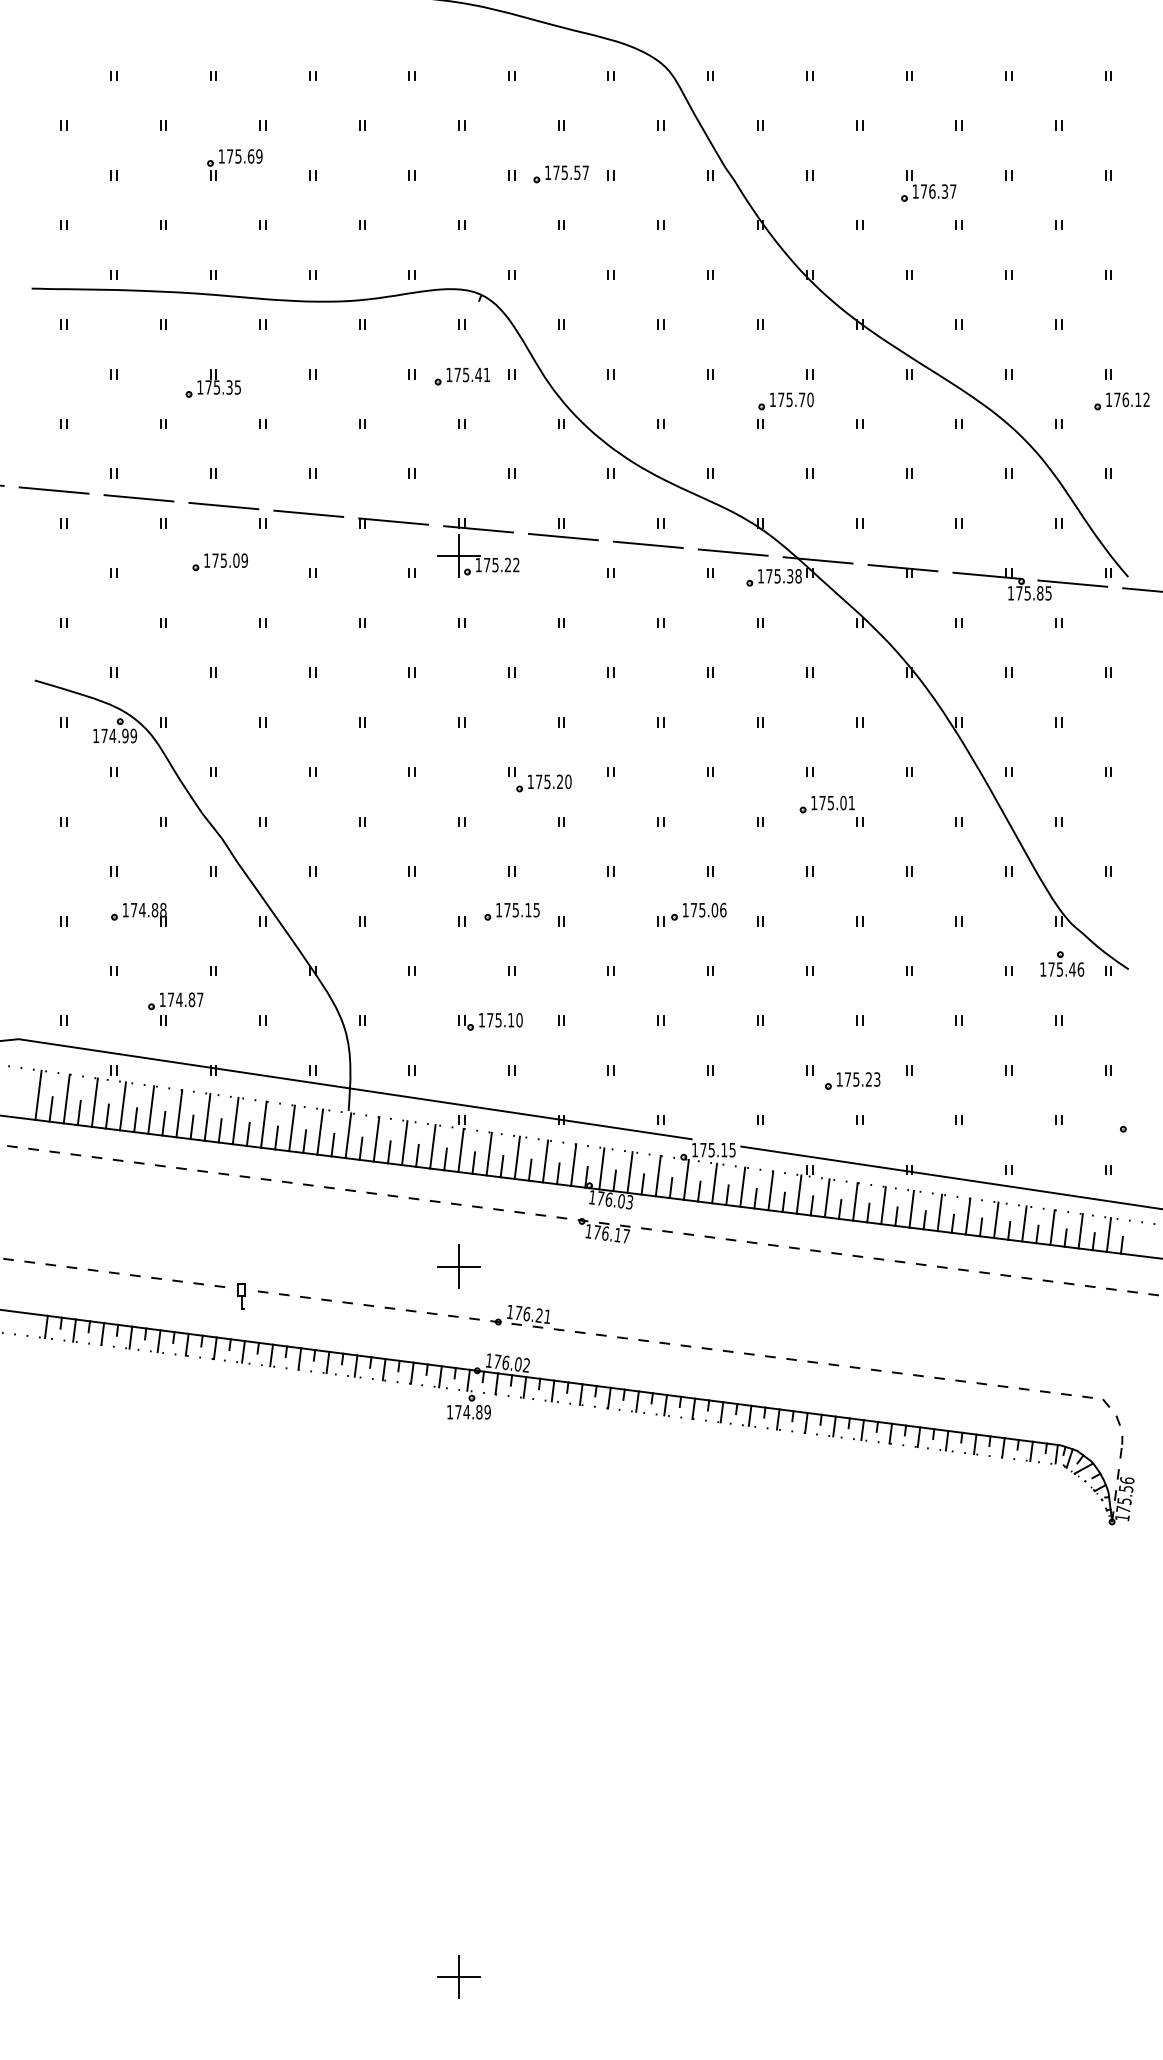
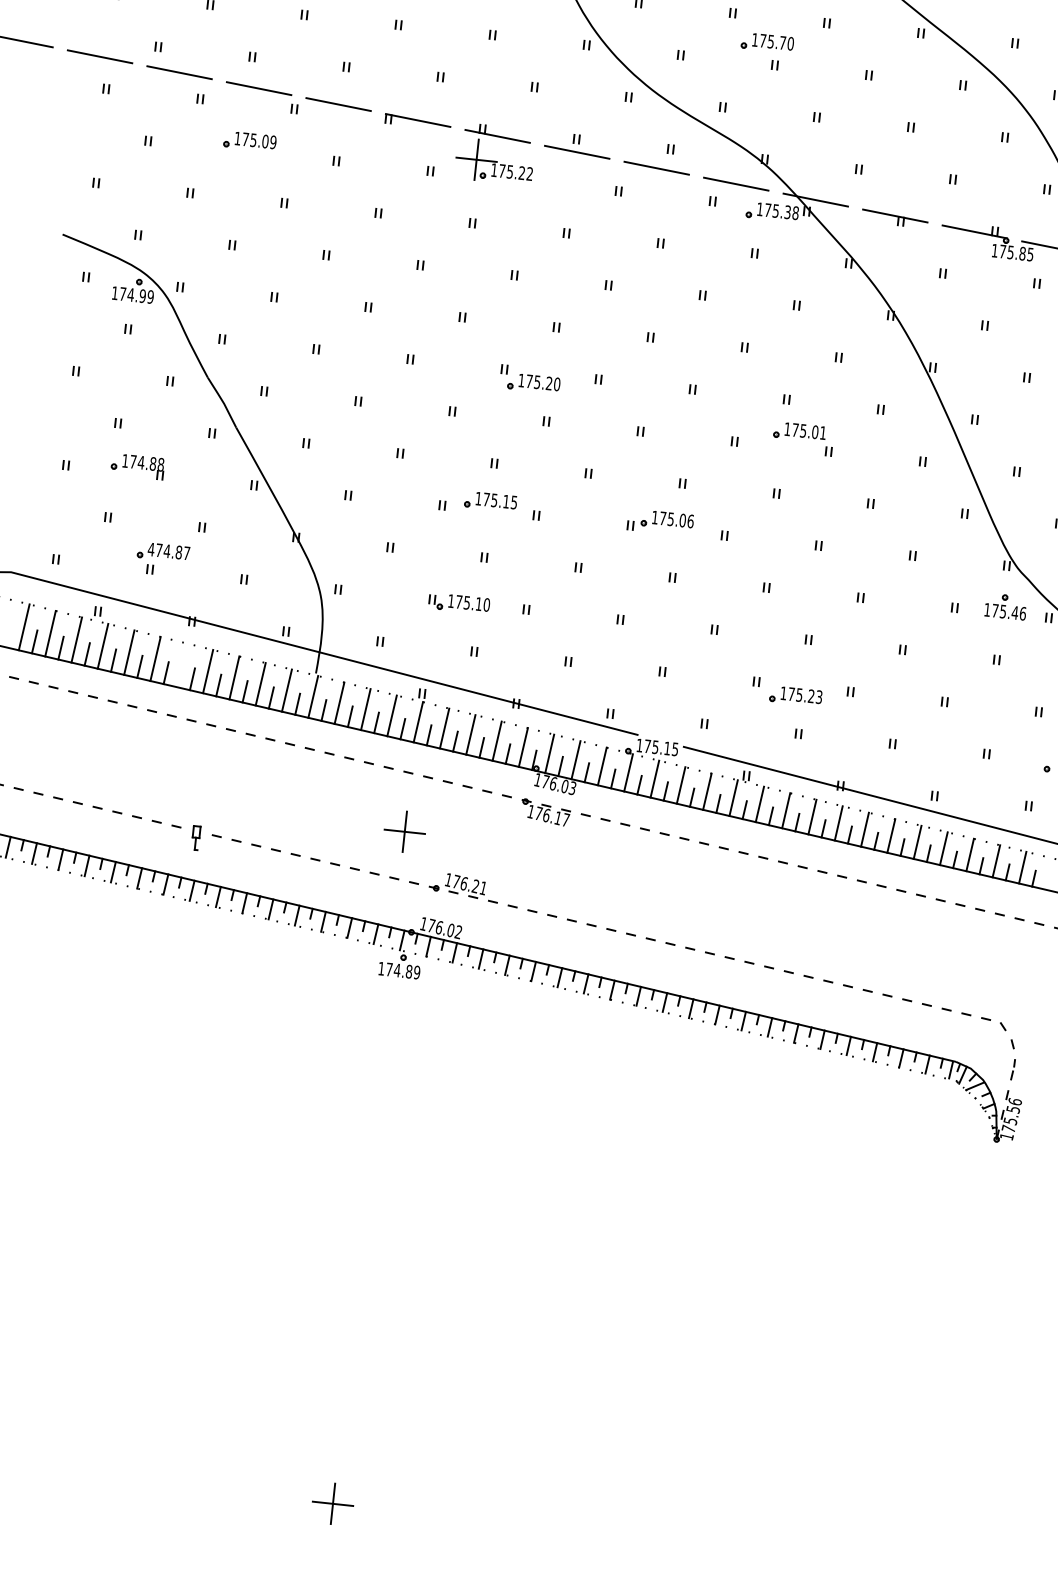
part: (785, 401) -> (766, 42), moved
text: (162, 999) -> (151, 549), 174.87 -> 474.87
line: (207, 1117) -> (181, 665), removed

